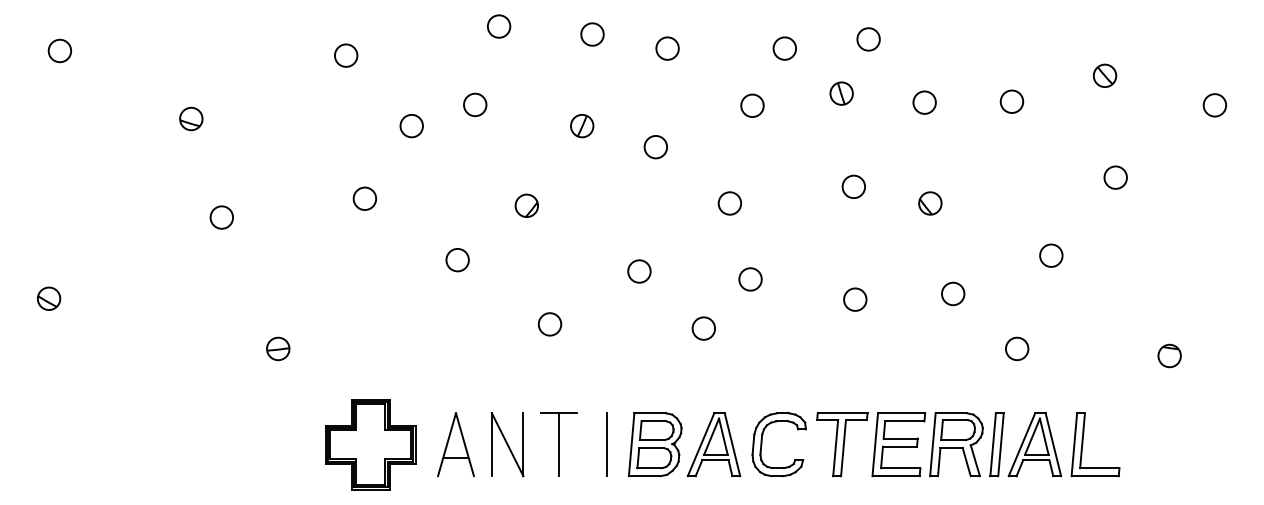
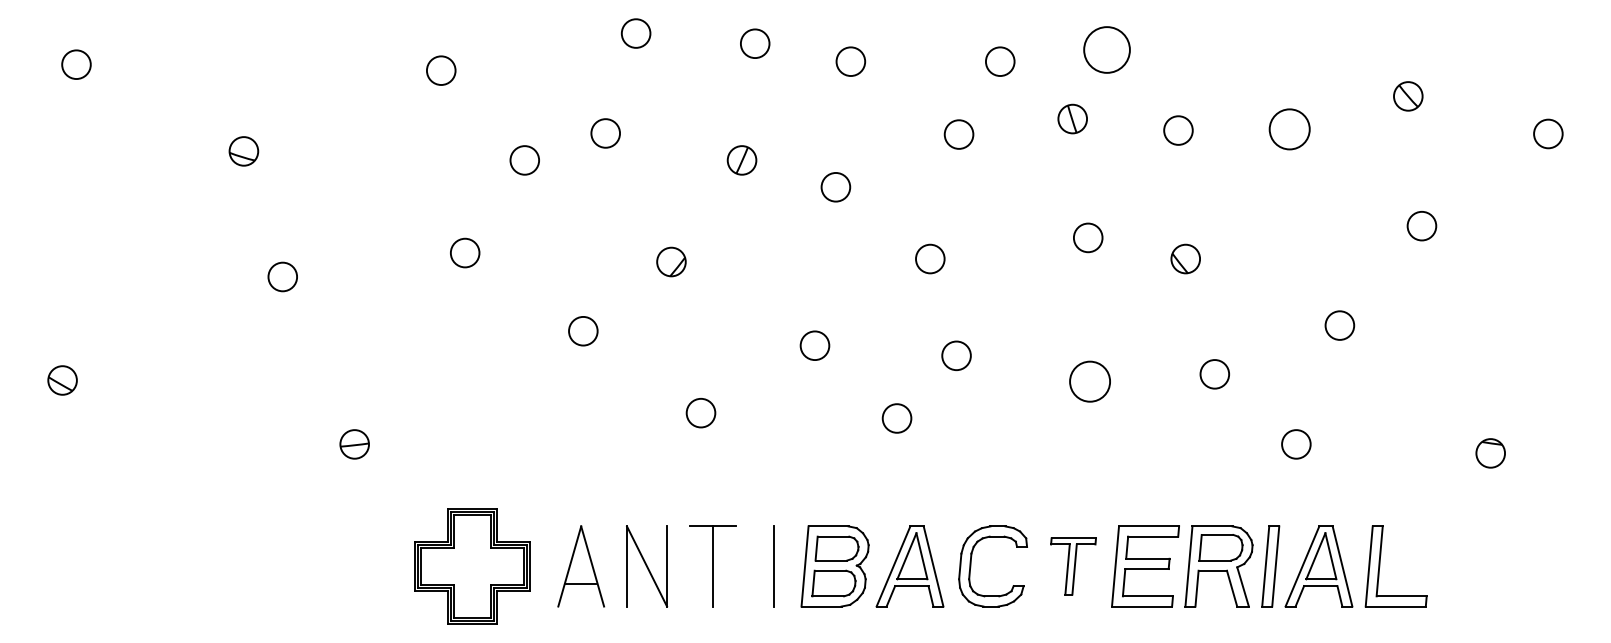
circle: (868, 39) -> (1106, 49), size x1.6
circle: (1011, 101) -> (1289, 129), size x1.4
circle: (854, 299) -> (1089, 381), size x1.4
part: (842, 444) -> (1073, 566), size x0.7

